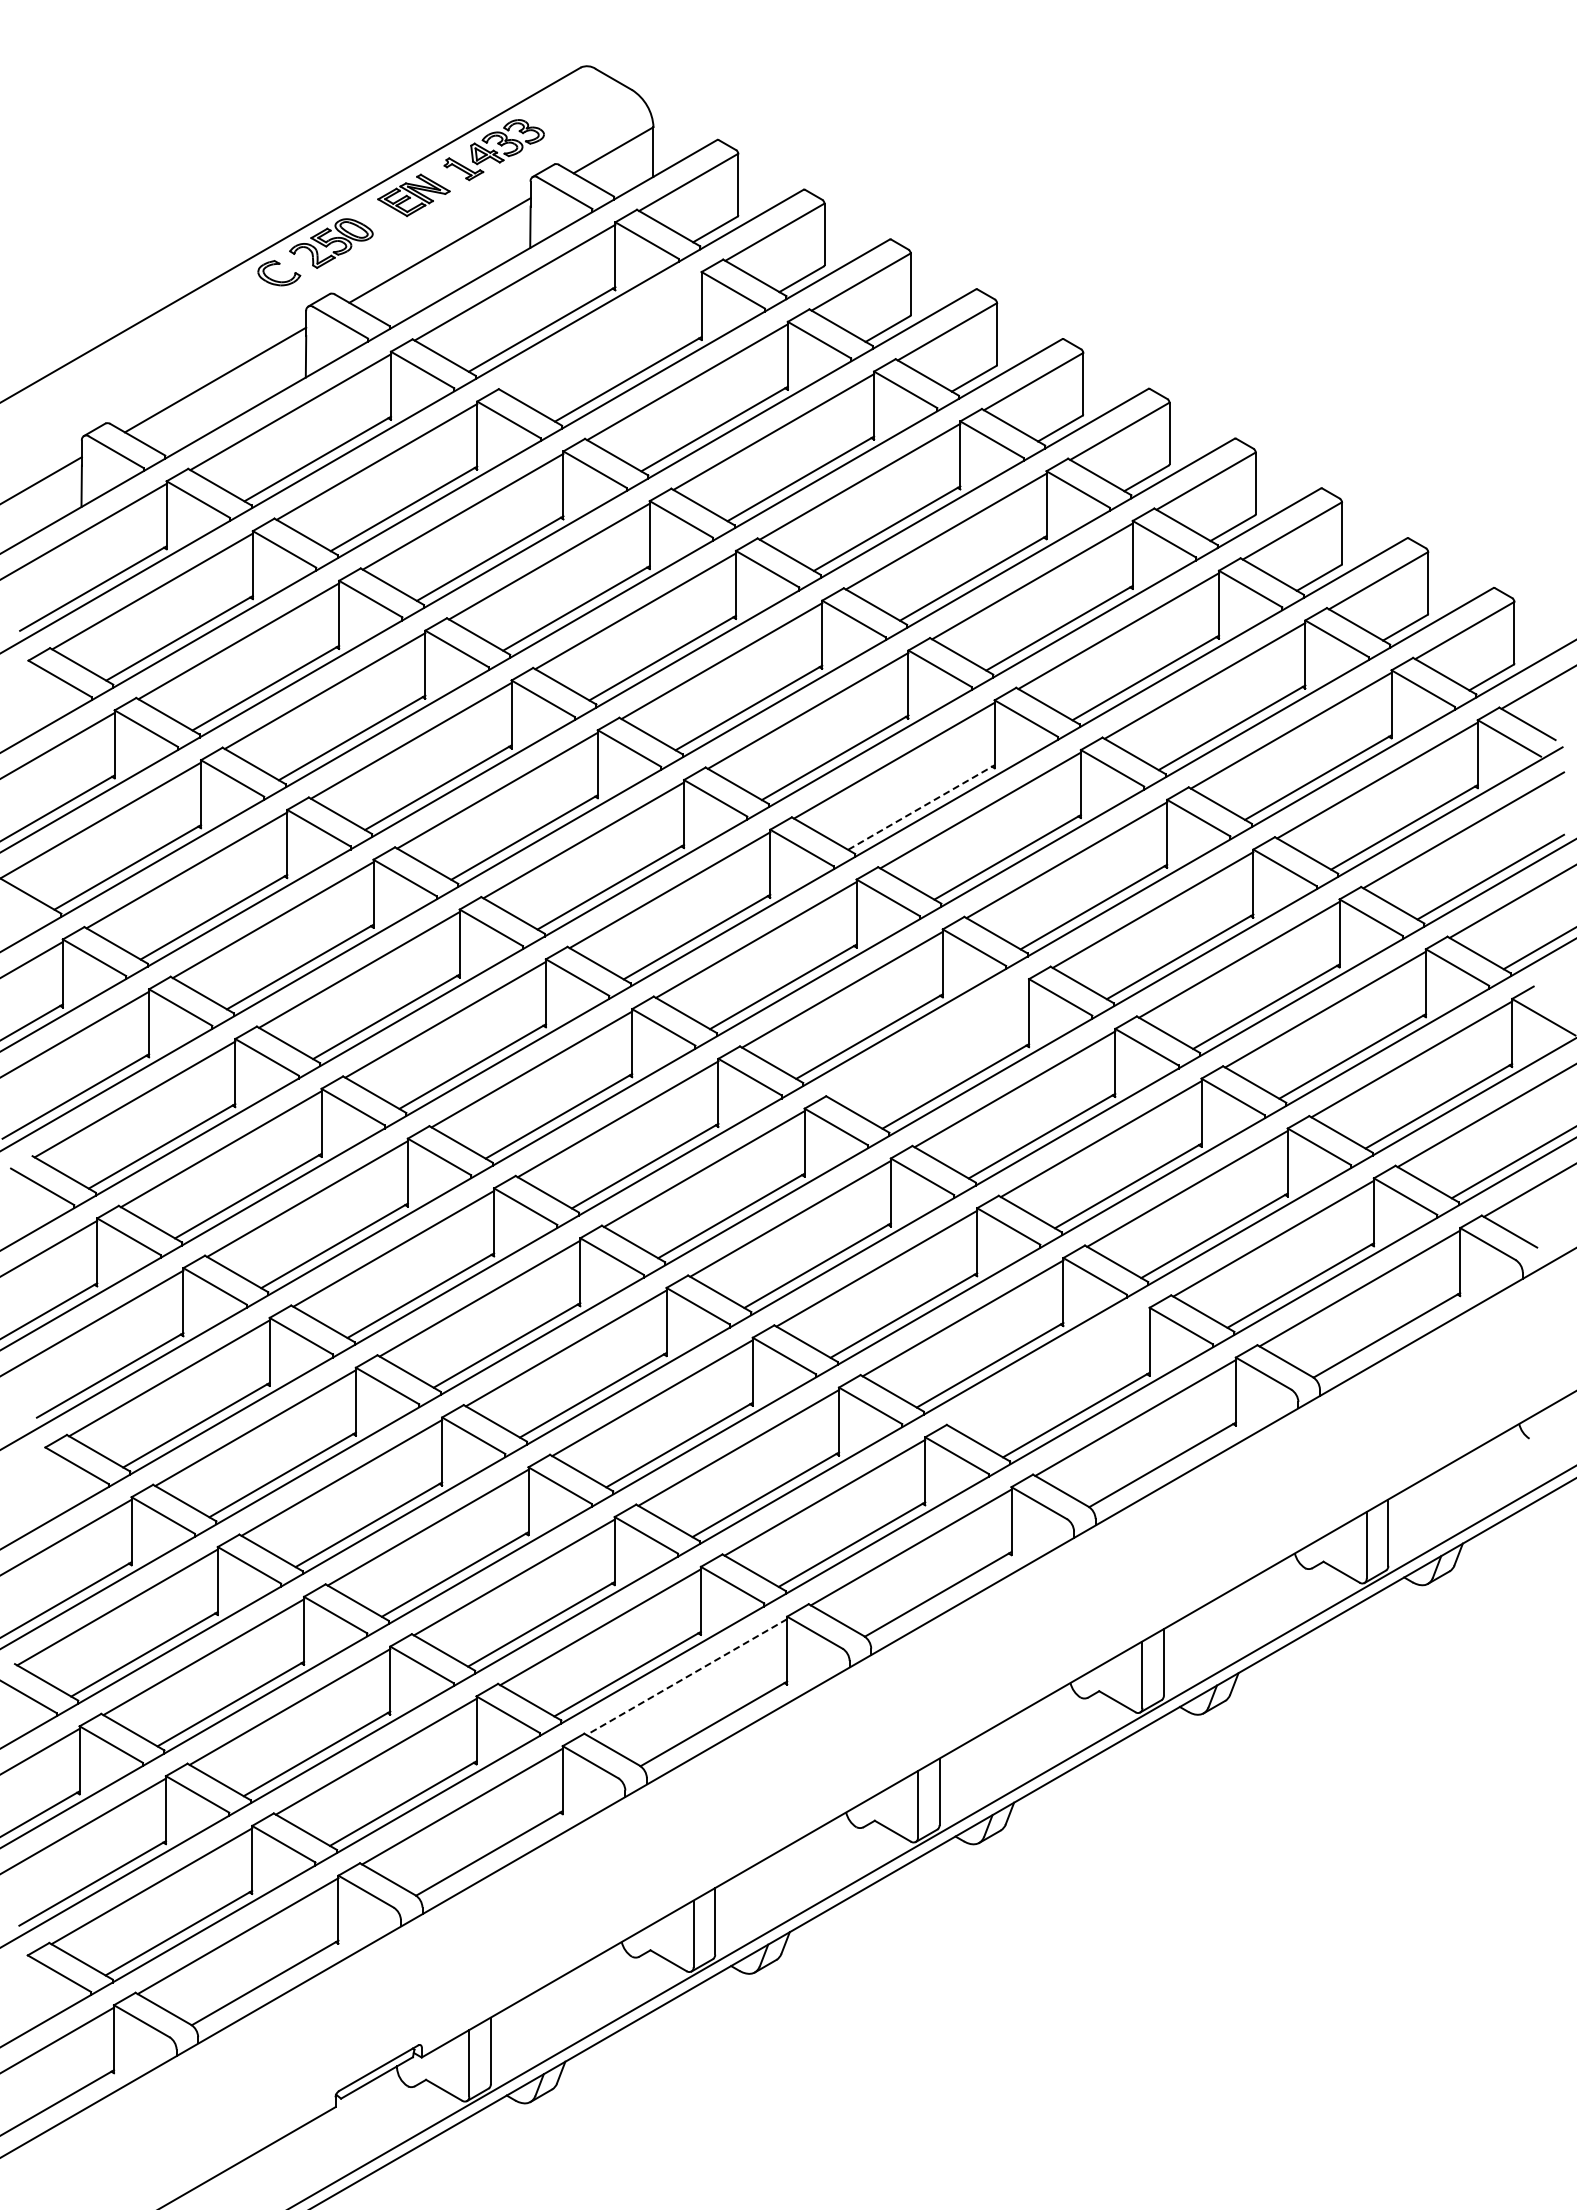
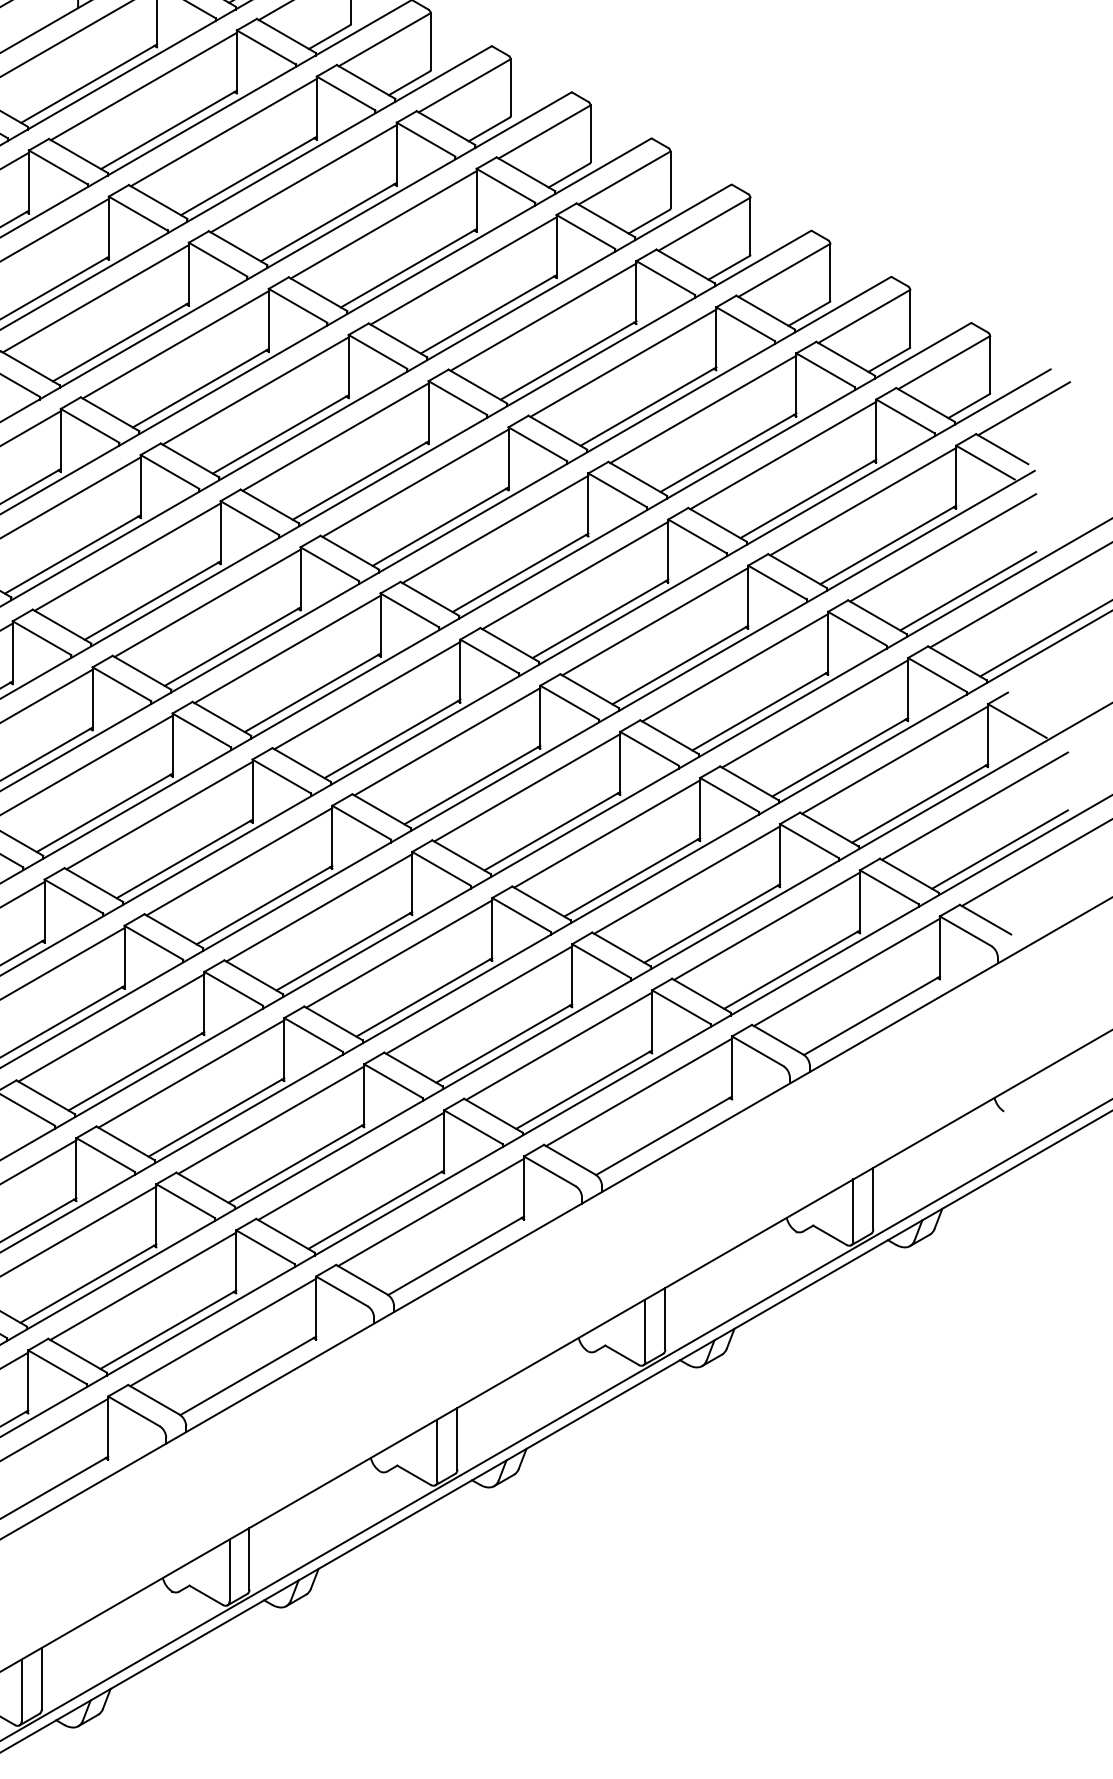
line: (601, 332) -> (144, 86), added
line: (921, 807) -> (440, 526), dashed -> solid
line: (928, 1039) -> (447, 741), added
line: (1048, 1368) -> (558, 1046), added
line: (686, 1677) -> (222, 1332), dashed -> solid

